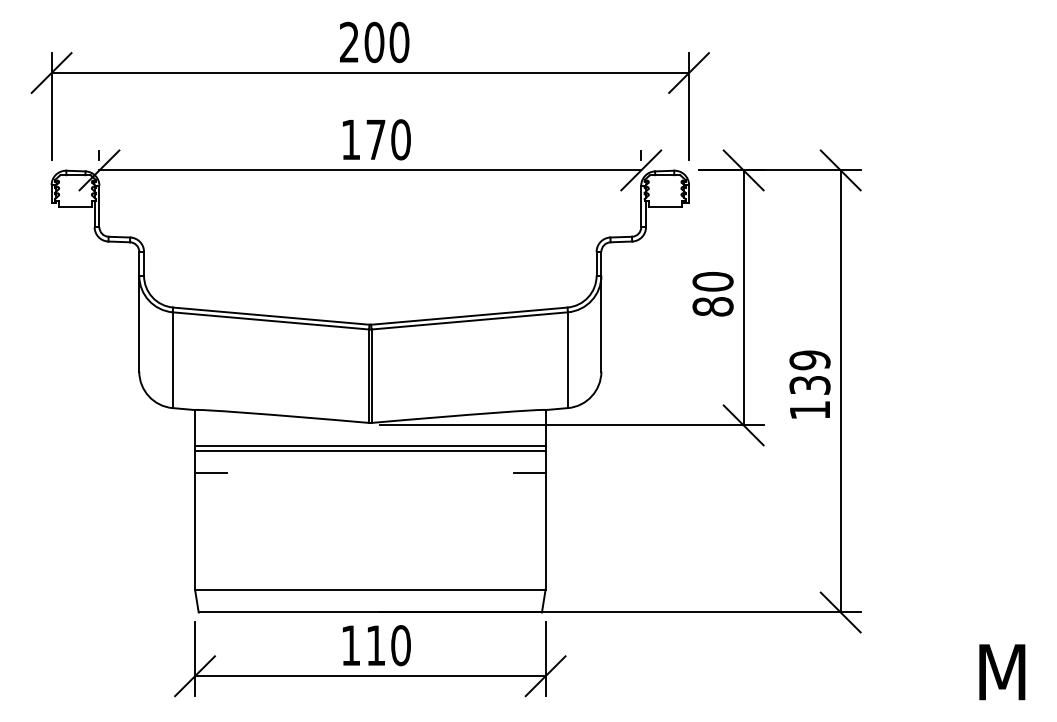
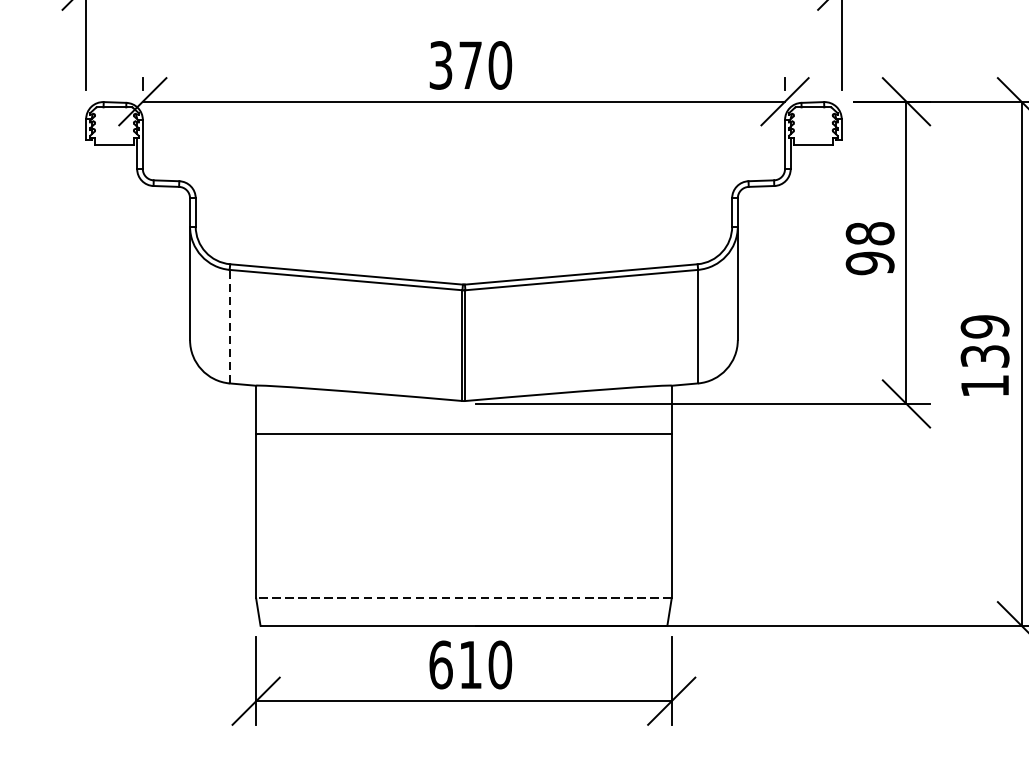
text: (350, 139) -> (440, 65), 170 -> 370
text: (712, 294) -> (869, 248), 80 -> 98
line: (172, 360) -> (229, 327), solid -> dashed
line: (370, 446) -> (464, 428), removed
line: (210, 473) -> (274, 460), removed
line: (529, 473) -> (652, 460), removed
line: (369, 589) -> (462, 598), solid -> dashed
text: (351, 645) -> (441, 664), 110 -> 610

